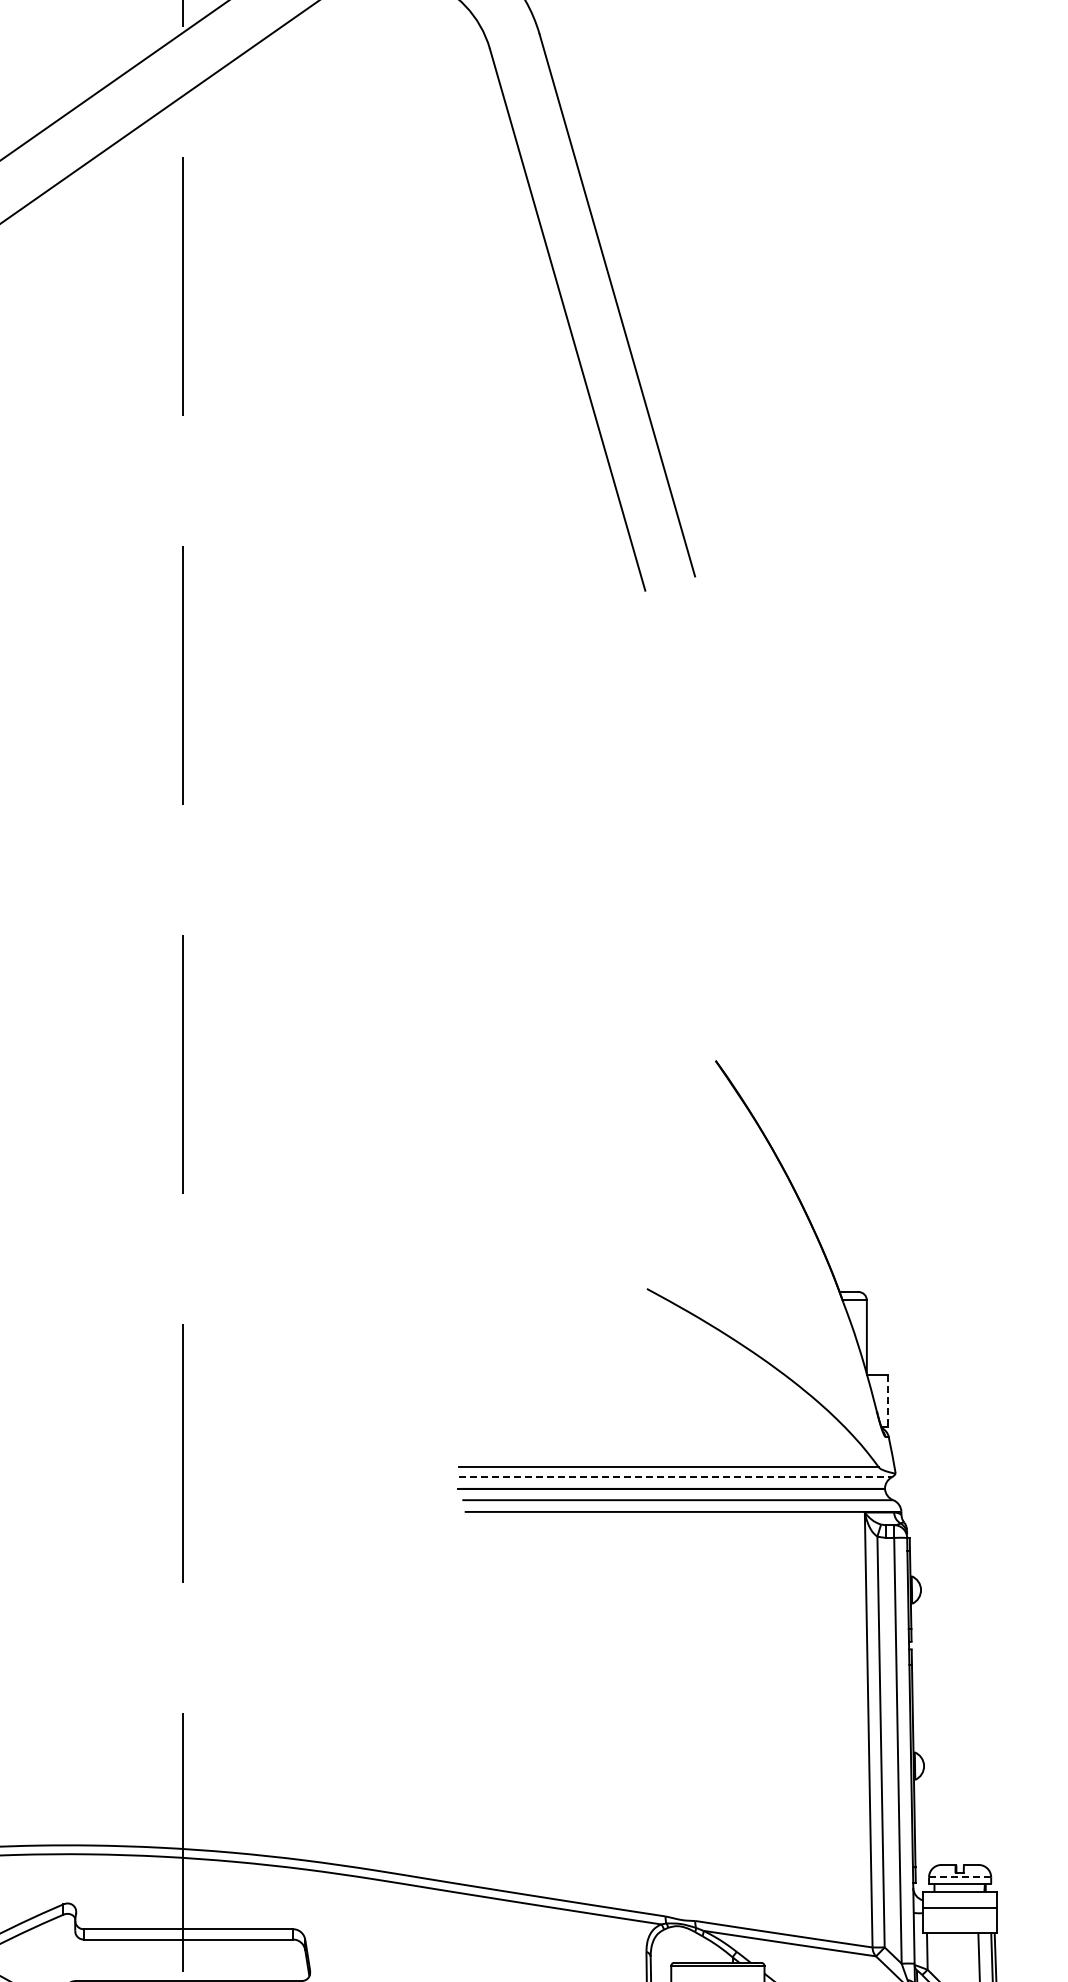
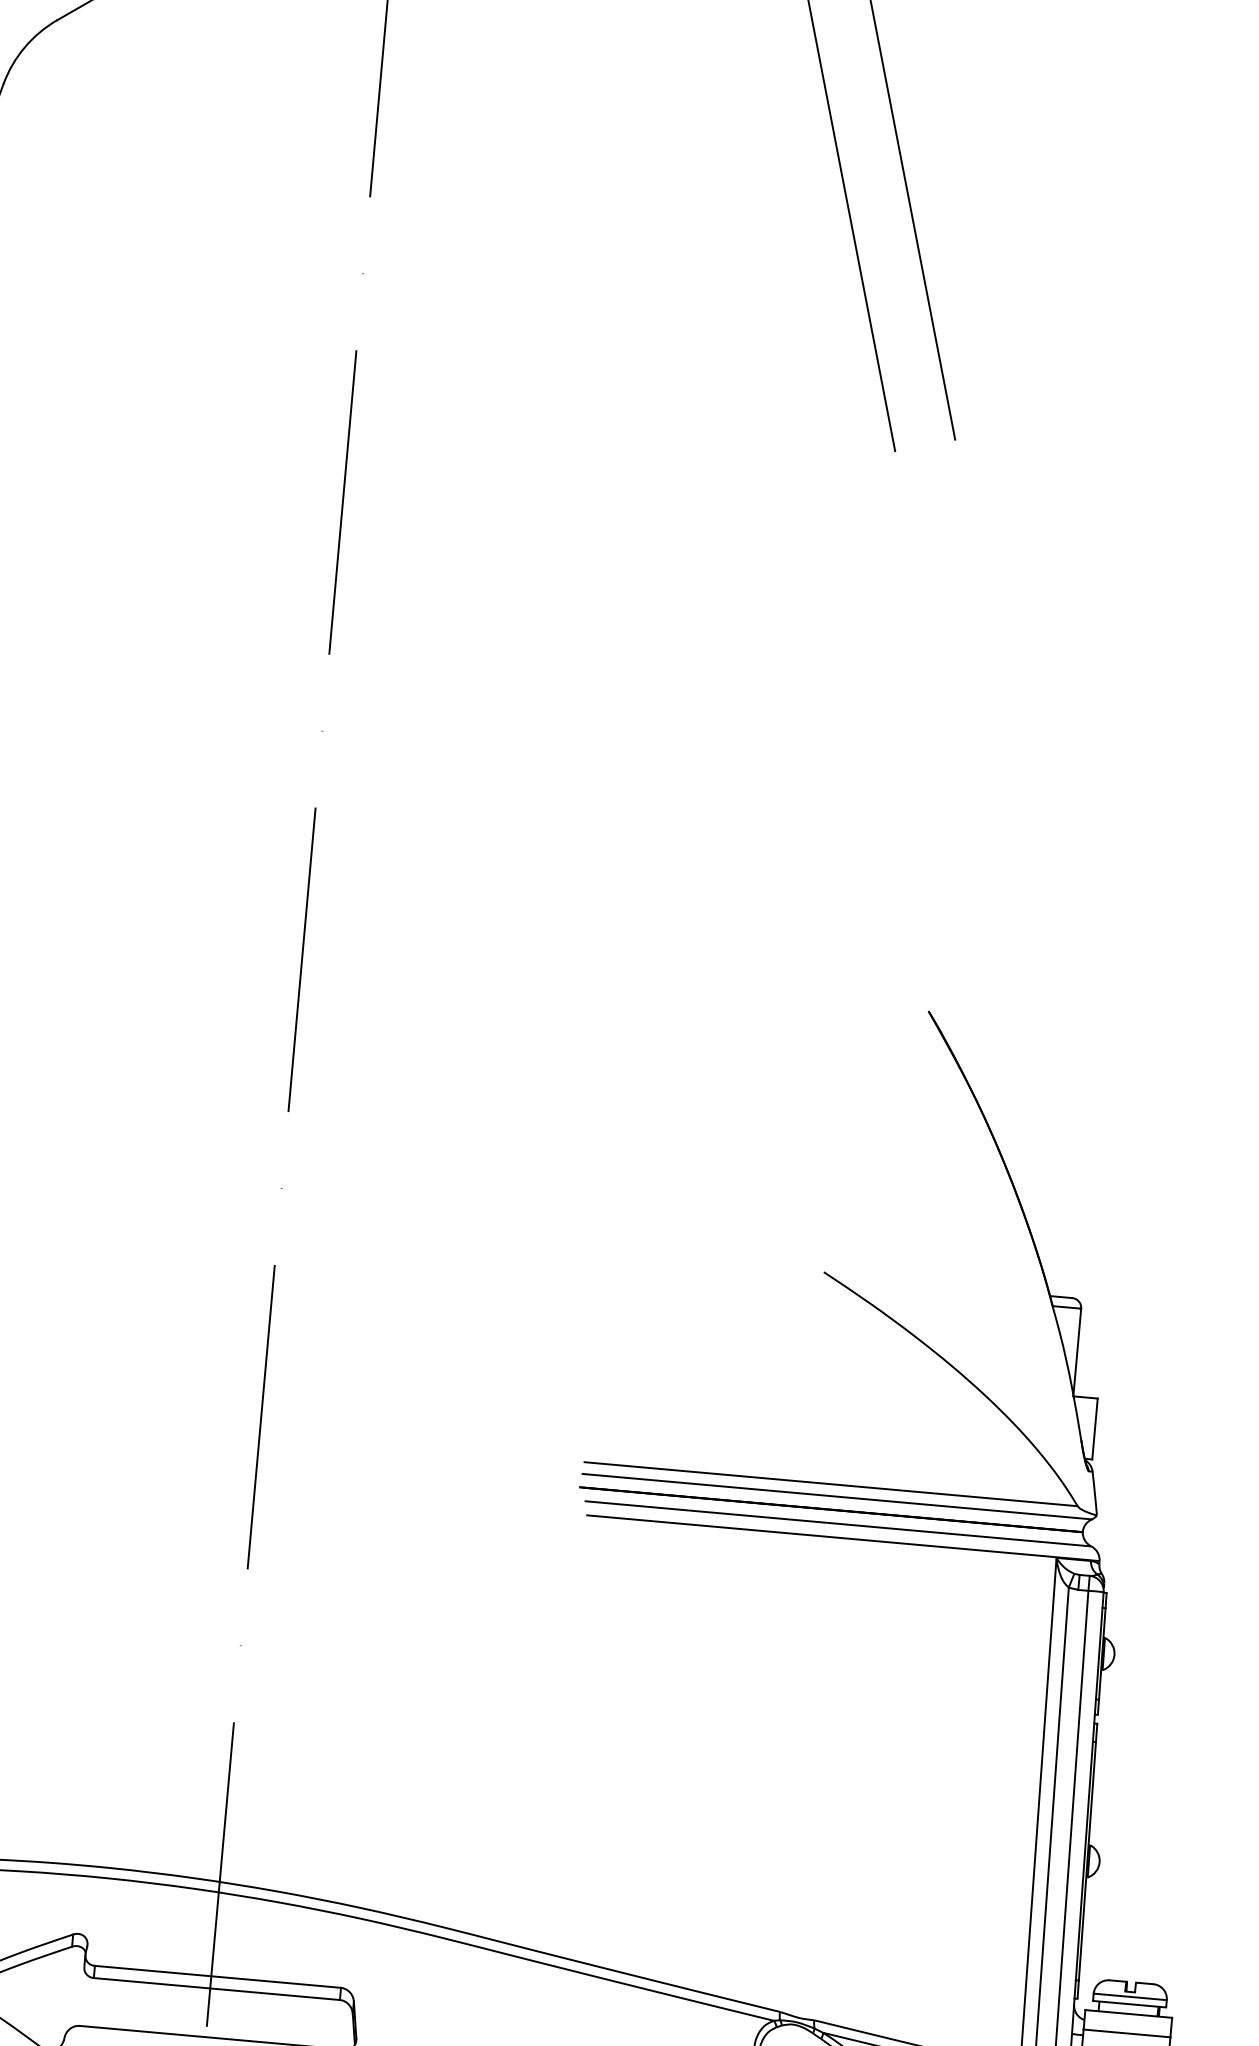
line: (887, 1400) -> (1094, 1428), dashed -> solid
line: (675, 1477) -> (837, 1496), dashed -> solid
line: (960, 1877) -> (1130, 1997), dashed -> solid

